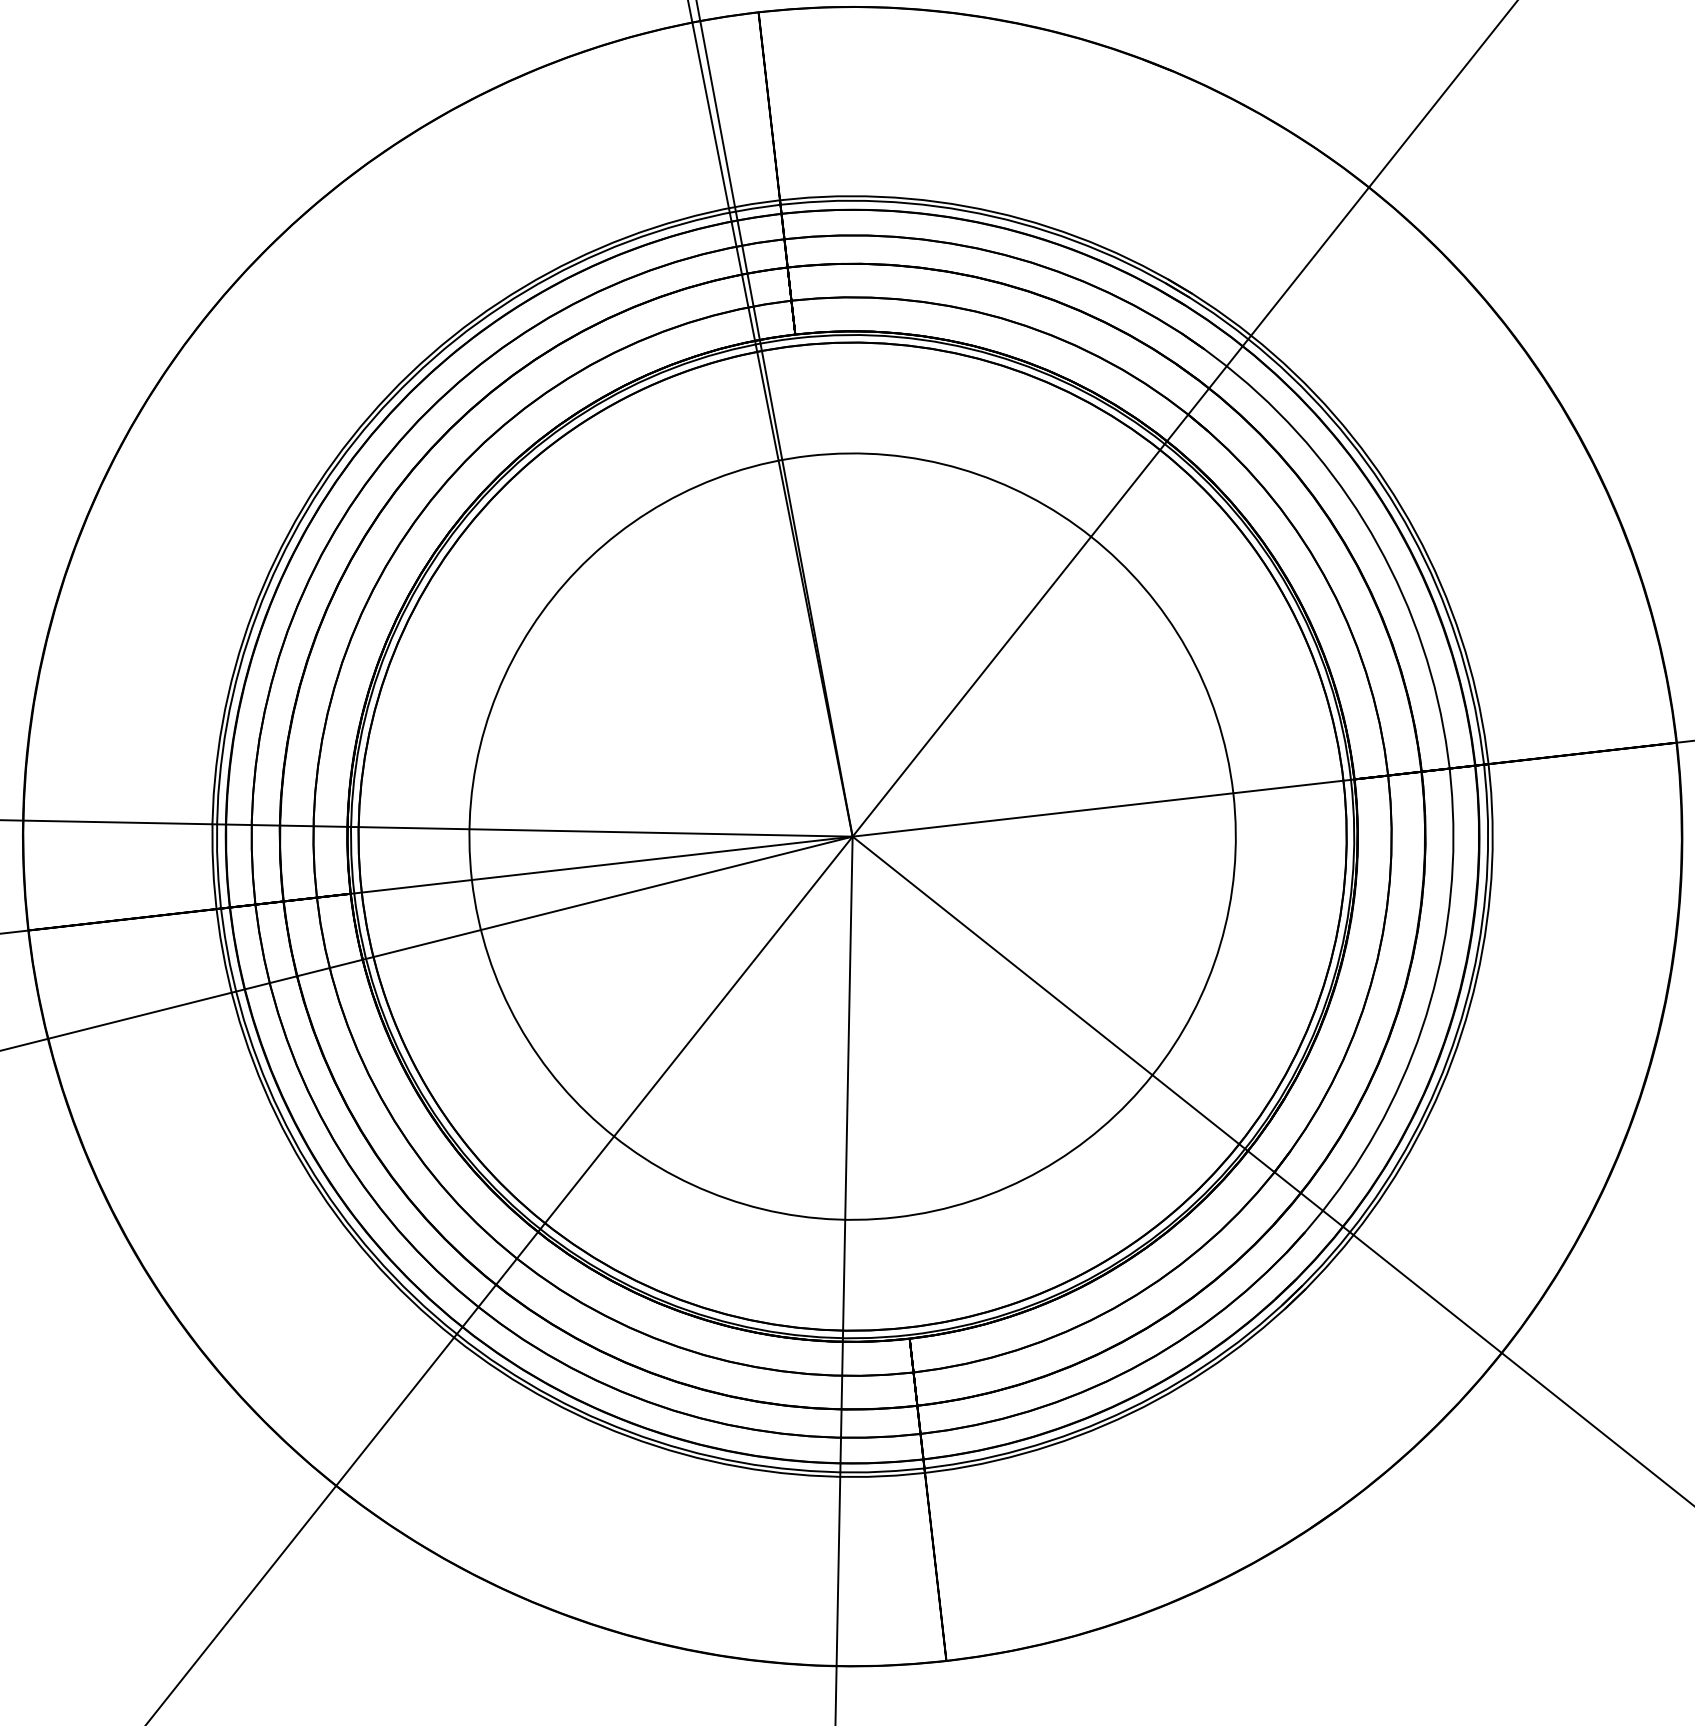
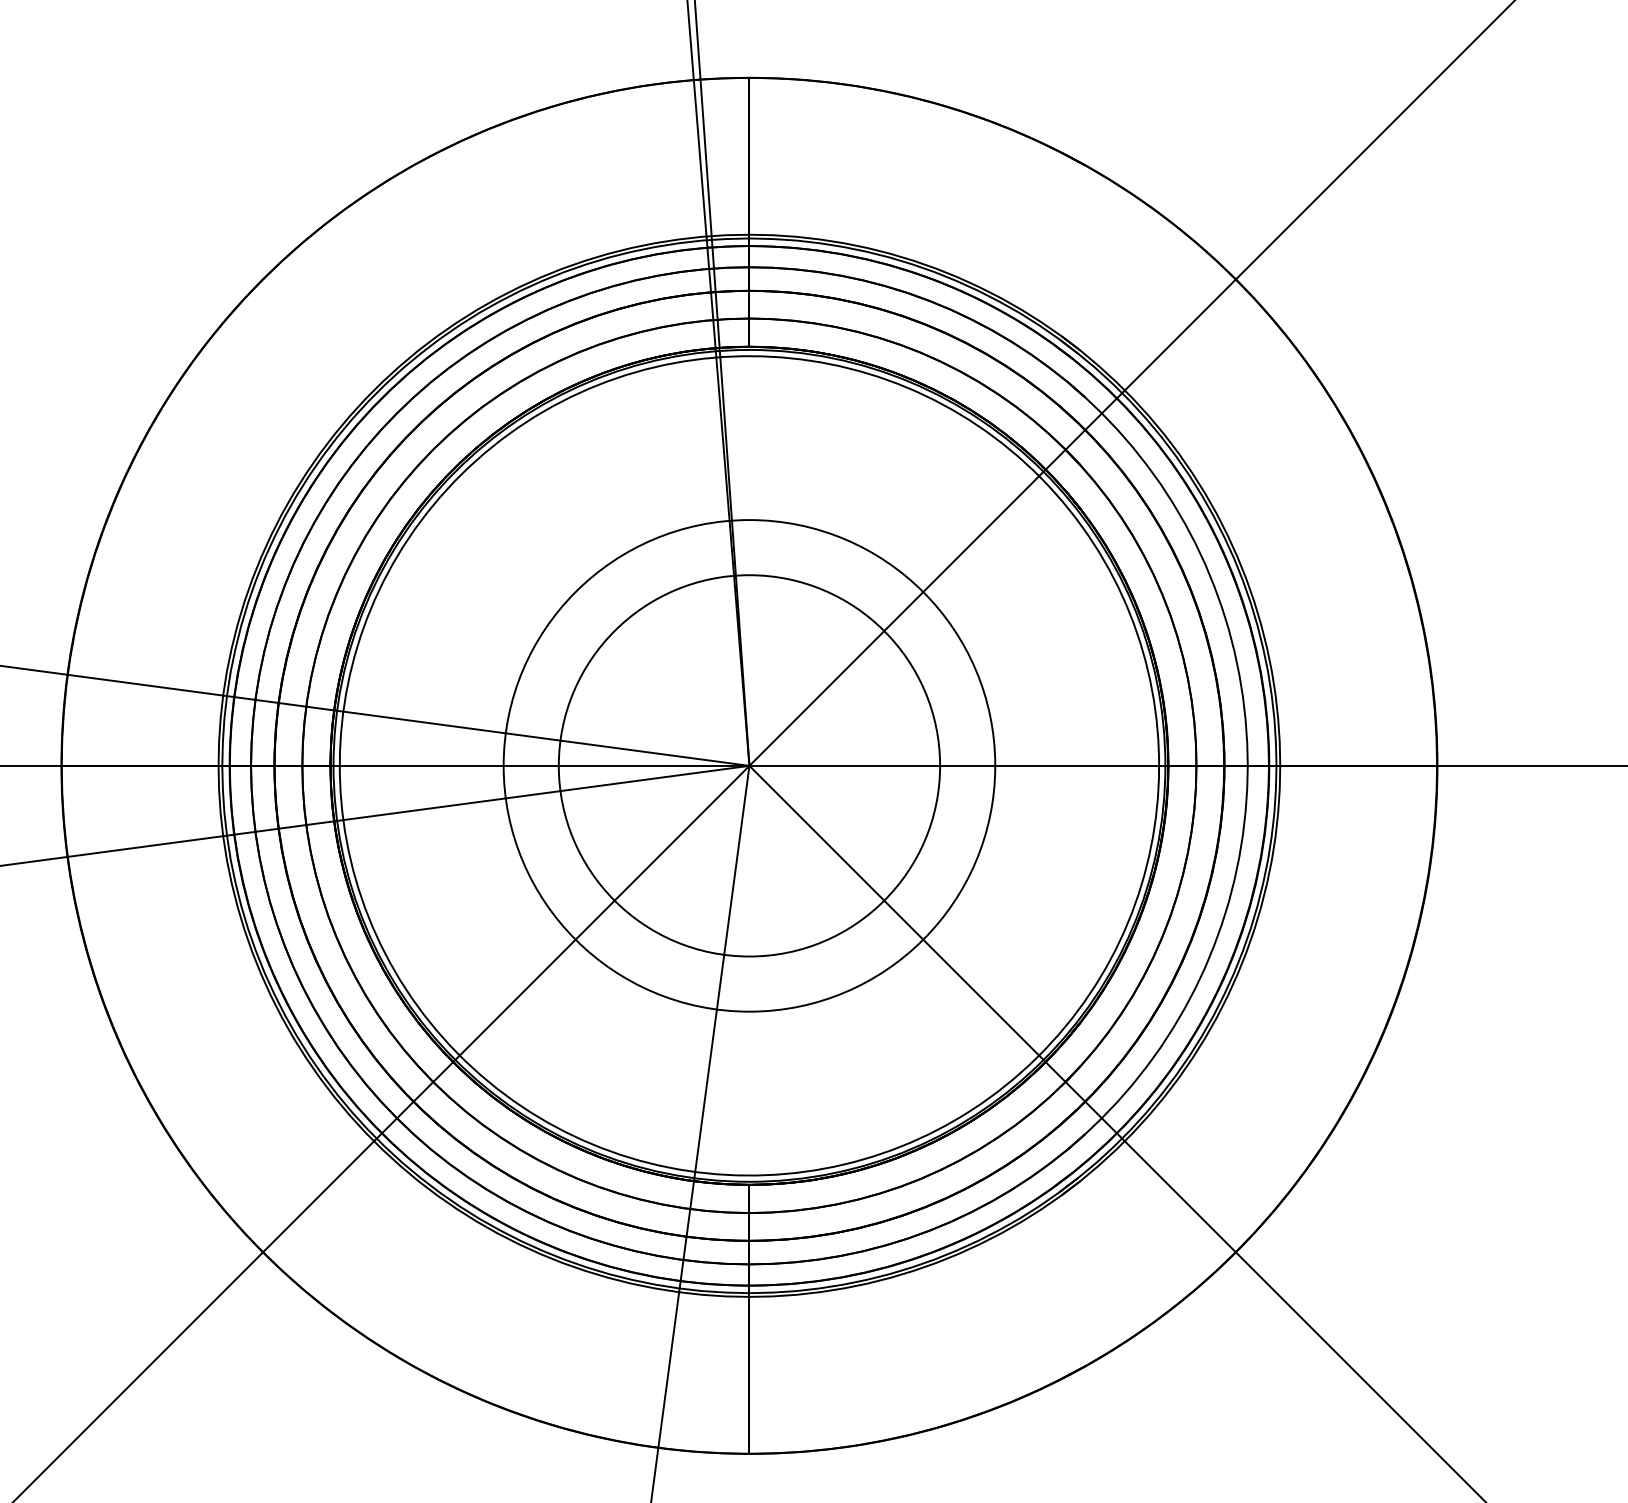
circle: (852, 836) -> (749, 765), size x0.6
circle: (852, 836) -> (749, 765), size x0.6

